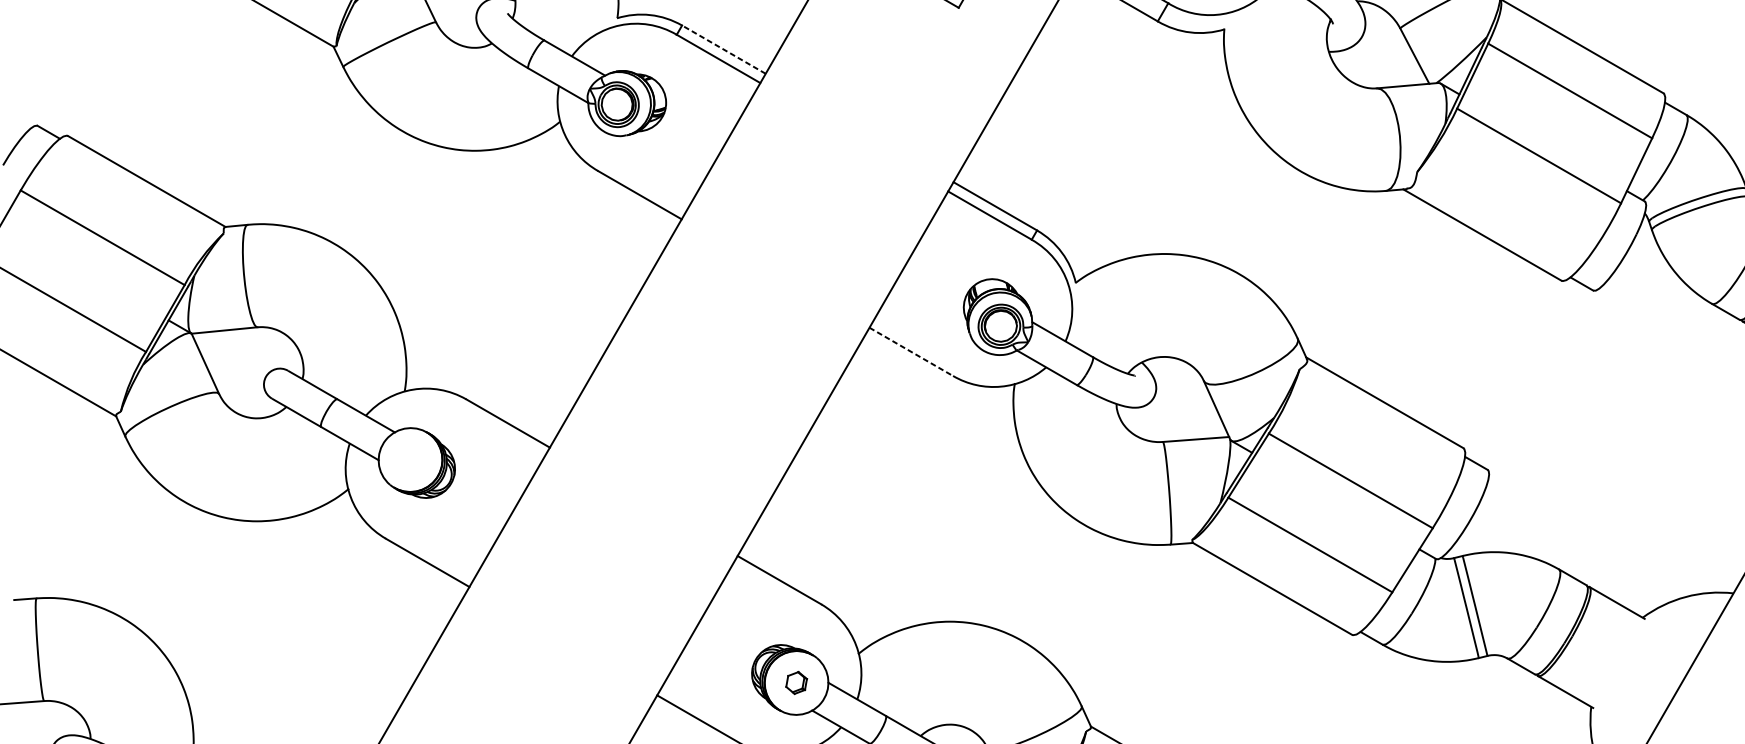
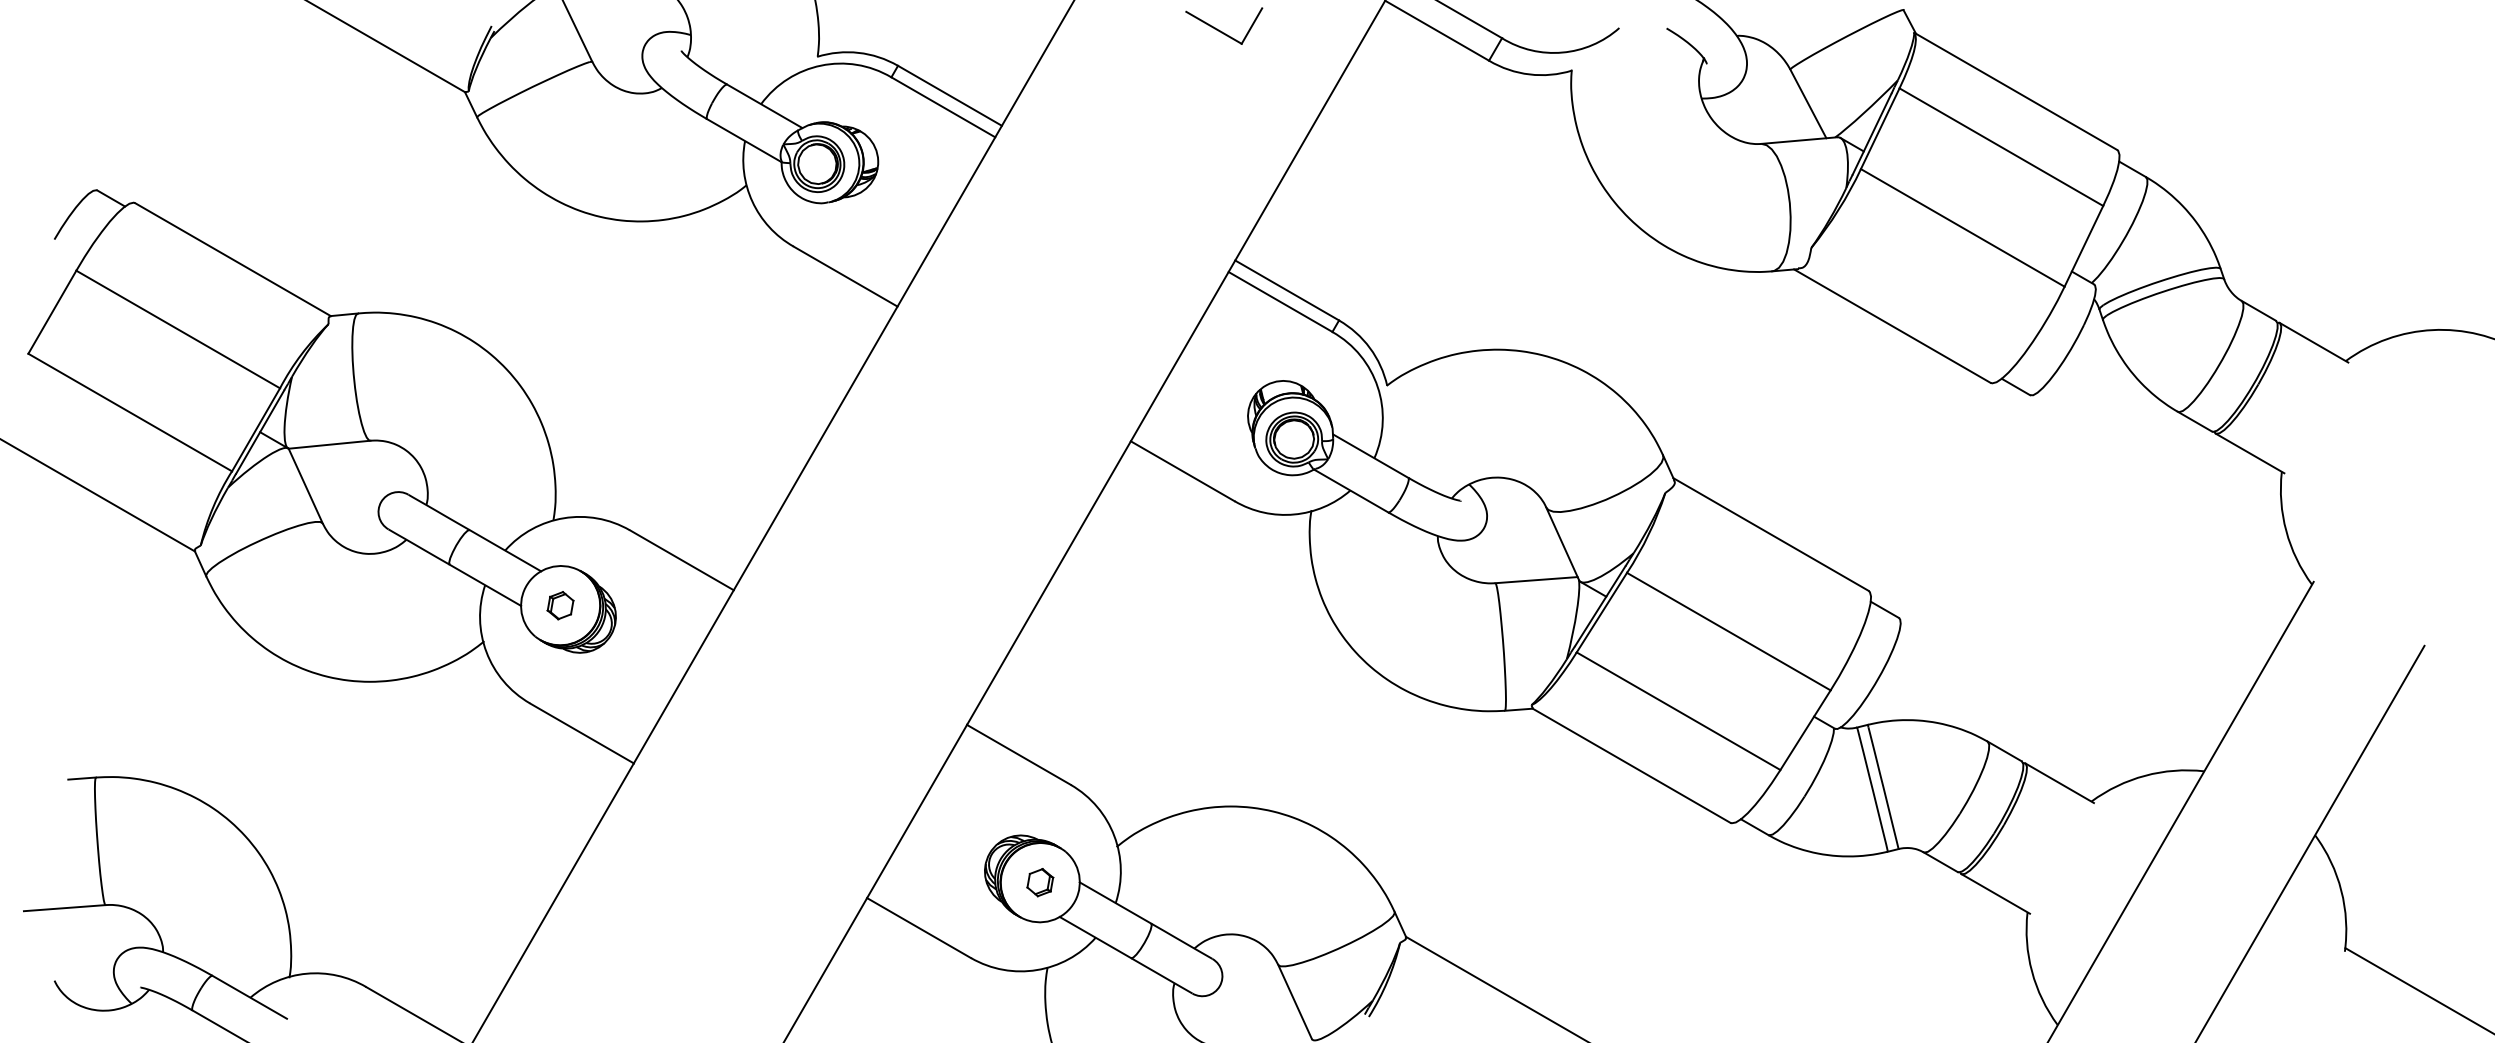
line: (723, 49) -> (949, 95), dashed -> solid
line: (911, 352) -> (1182, 471), dashed -> solid
part: (410, 459) -> (560, 605), added

